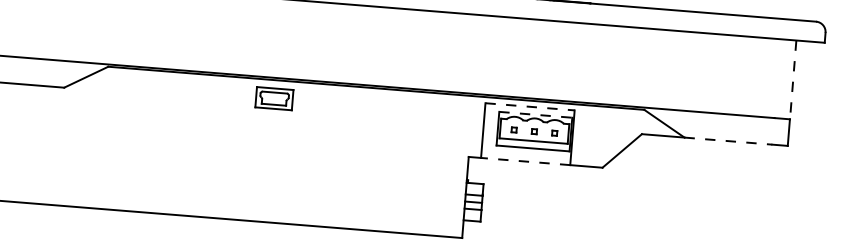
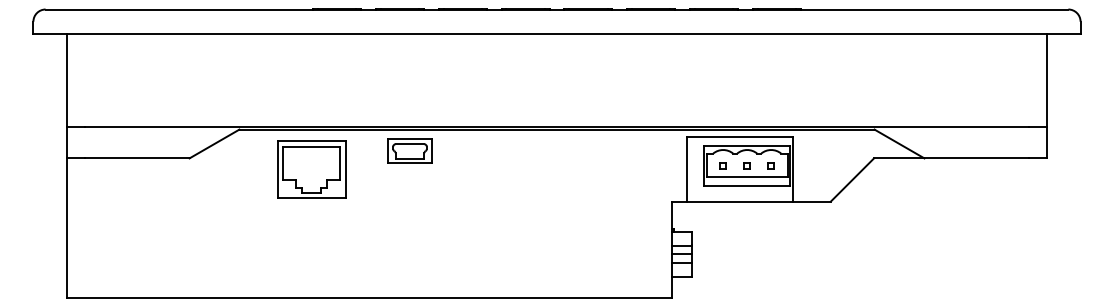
line: (792, 80) -> (1046, 80), dashed -> solid
part: (274, 97) -> (409, 150), moved
part: (166, 105) -> (311, 169), added
line: (529, 106) -> (739, 136), dashed -> solid
line: (536, 114) -> (747, 145), dashed -> solid
line: (728, 141) -> (976, 158), dashed -> solid
line: (525, 161) -> (739, 201), dashed -> solid

